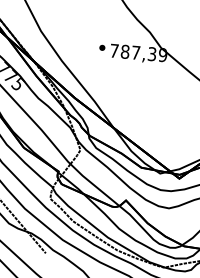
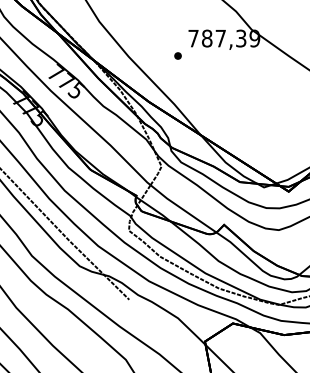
part: (101, 47) -> (177, 55), moved

